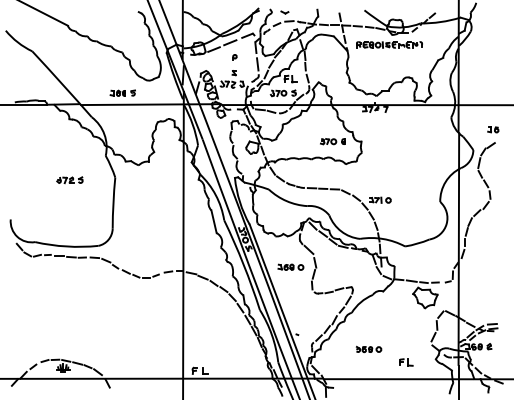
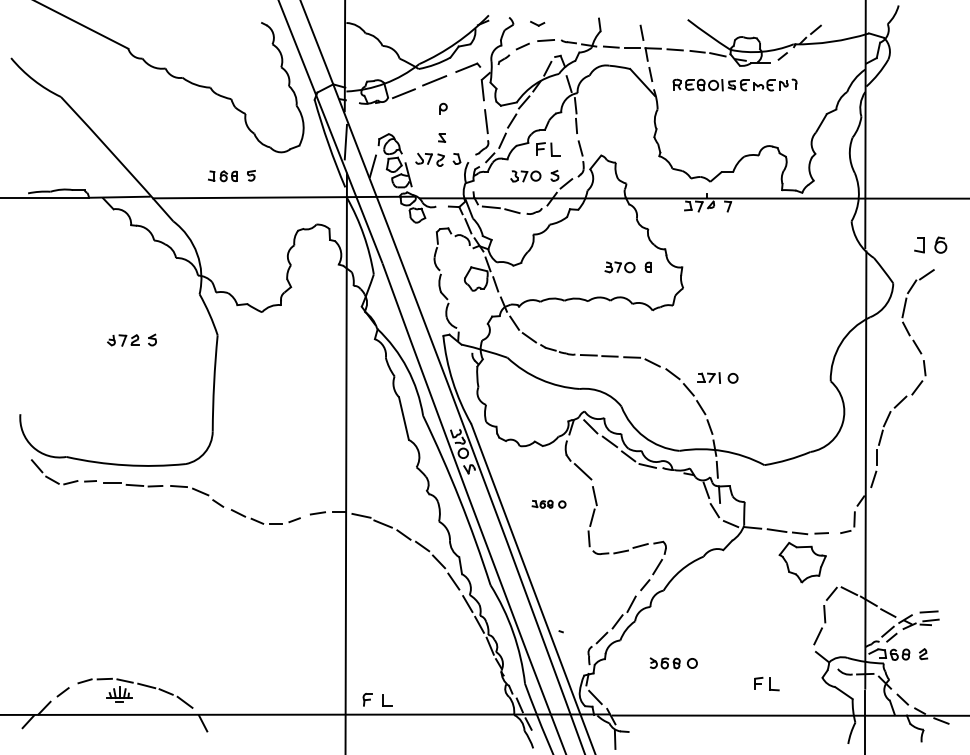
part: (493, 129) -> (931, 244), size x1.6
part: (290, 266) -> (548, 502), size x0.7
part: (368, 349) -> (672, 663), moved

